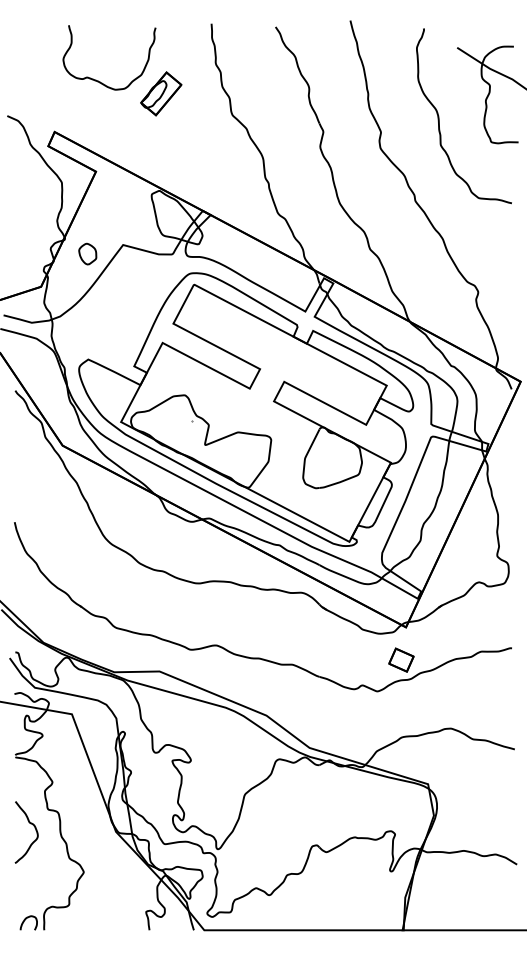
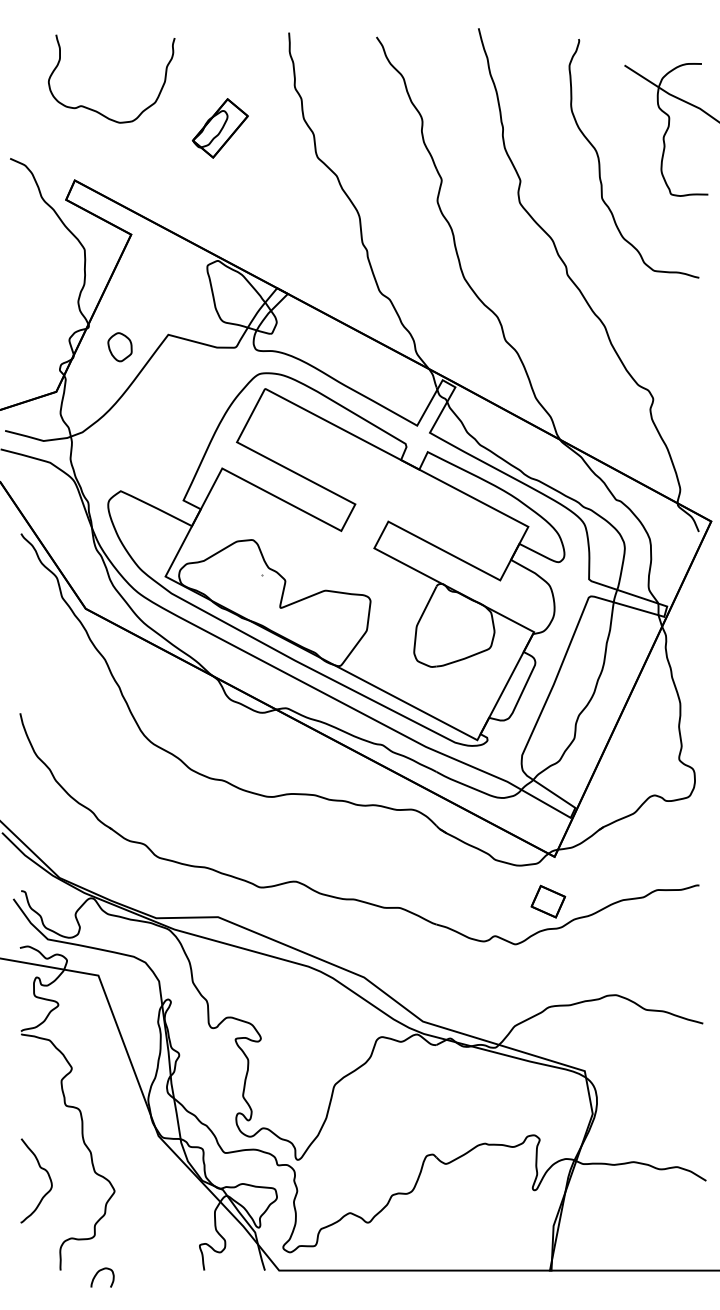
curve: (98, 80) -> (96, 110), moved
curve: (35, 829) -> (48, 1177), moved
curve: (25, 919) -> (98, 1273), moved

